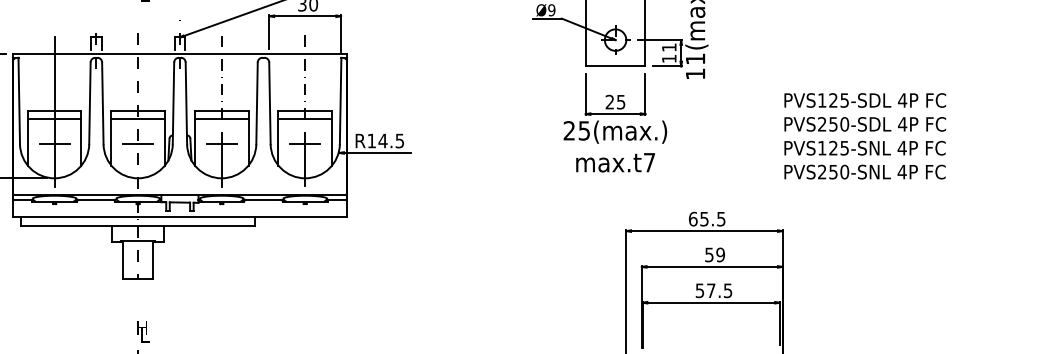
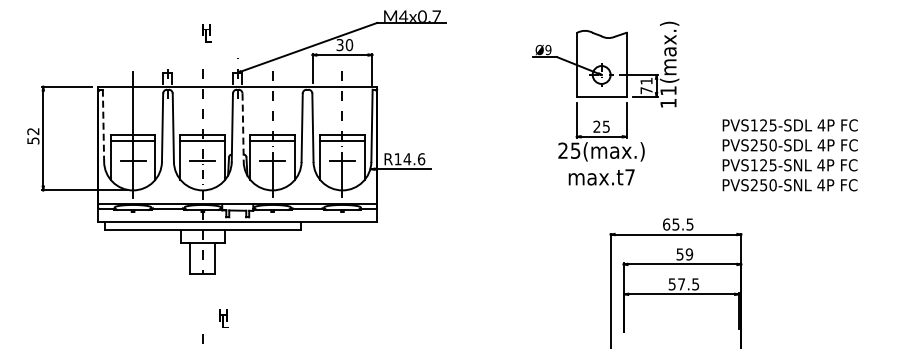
text: (669, 58) -> (646, 90), 11 -> 71
line: (19, 101) -> (103, 126), solid -> dashed
line: (186, 104) -> (243, 128), solid -> dashed
text: (864, 136) -> (789, 155), moved
text: (399, 141) -> (421, 159), R14.5 -> R14.6
text: (142, 331) -> (223, 318), moved

